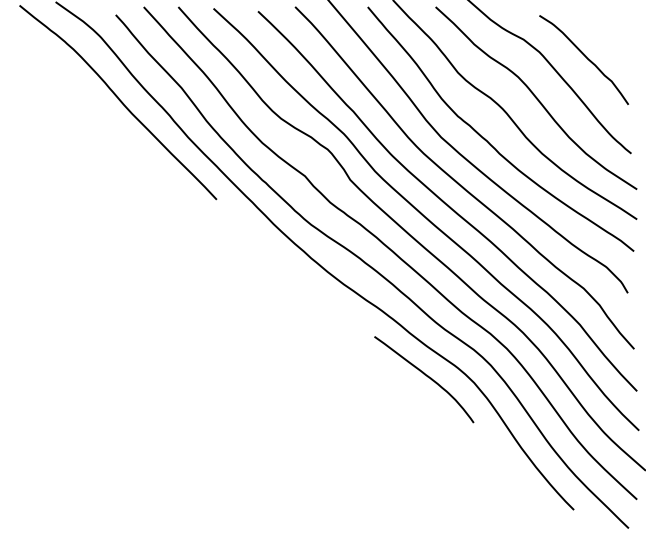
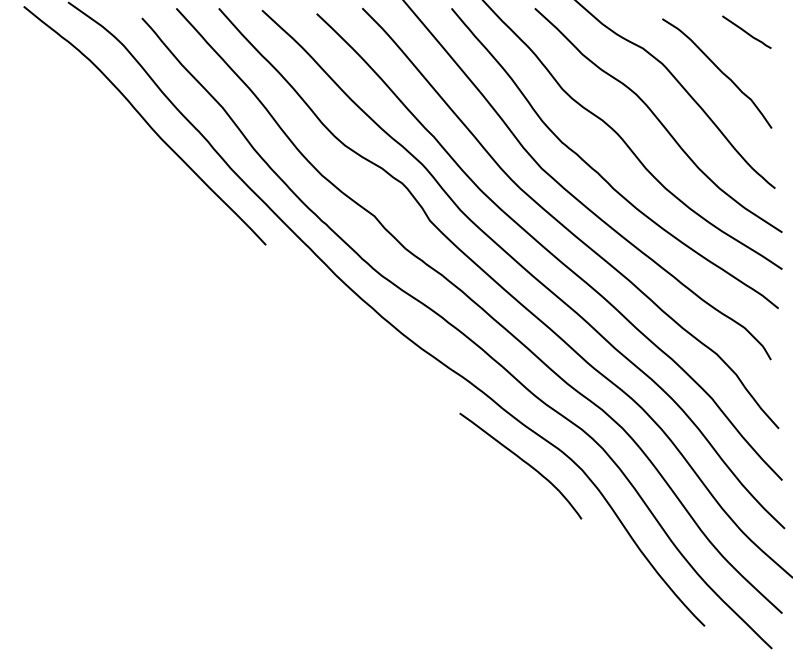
line: (607, 25) -> (746, 31), added

